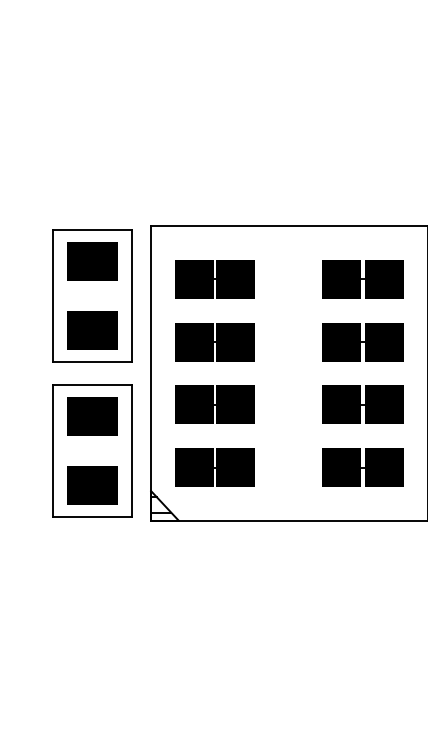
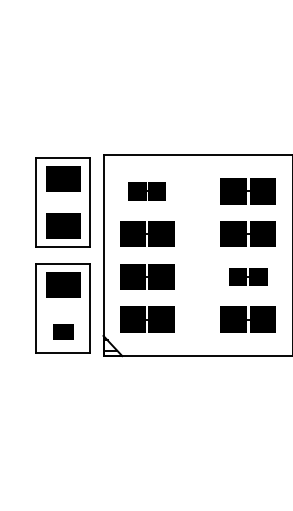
part: (215, 279) -> (147, 191), size x0.7
part: (361, 404) -> (247, 276), size x0.7
part: (92, 484) -> (63, 331), size x0.6

